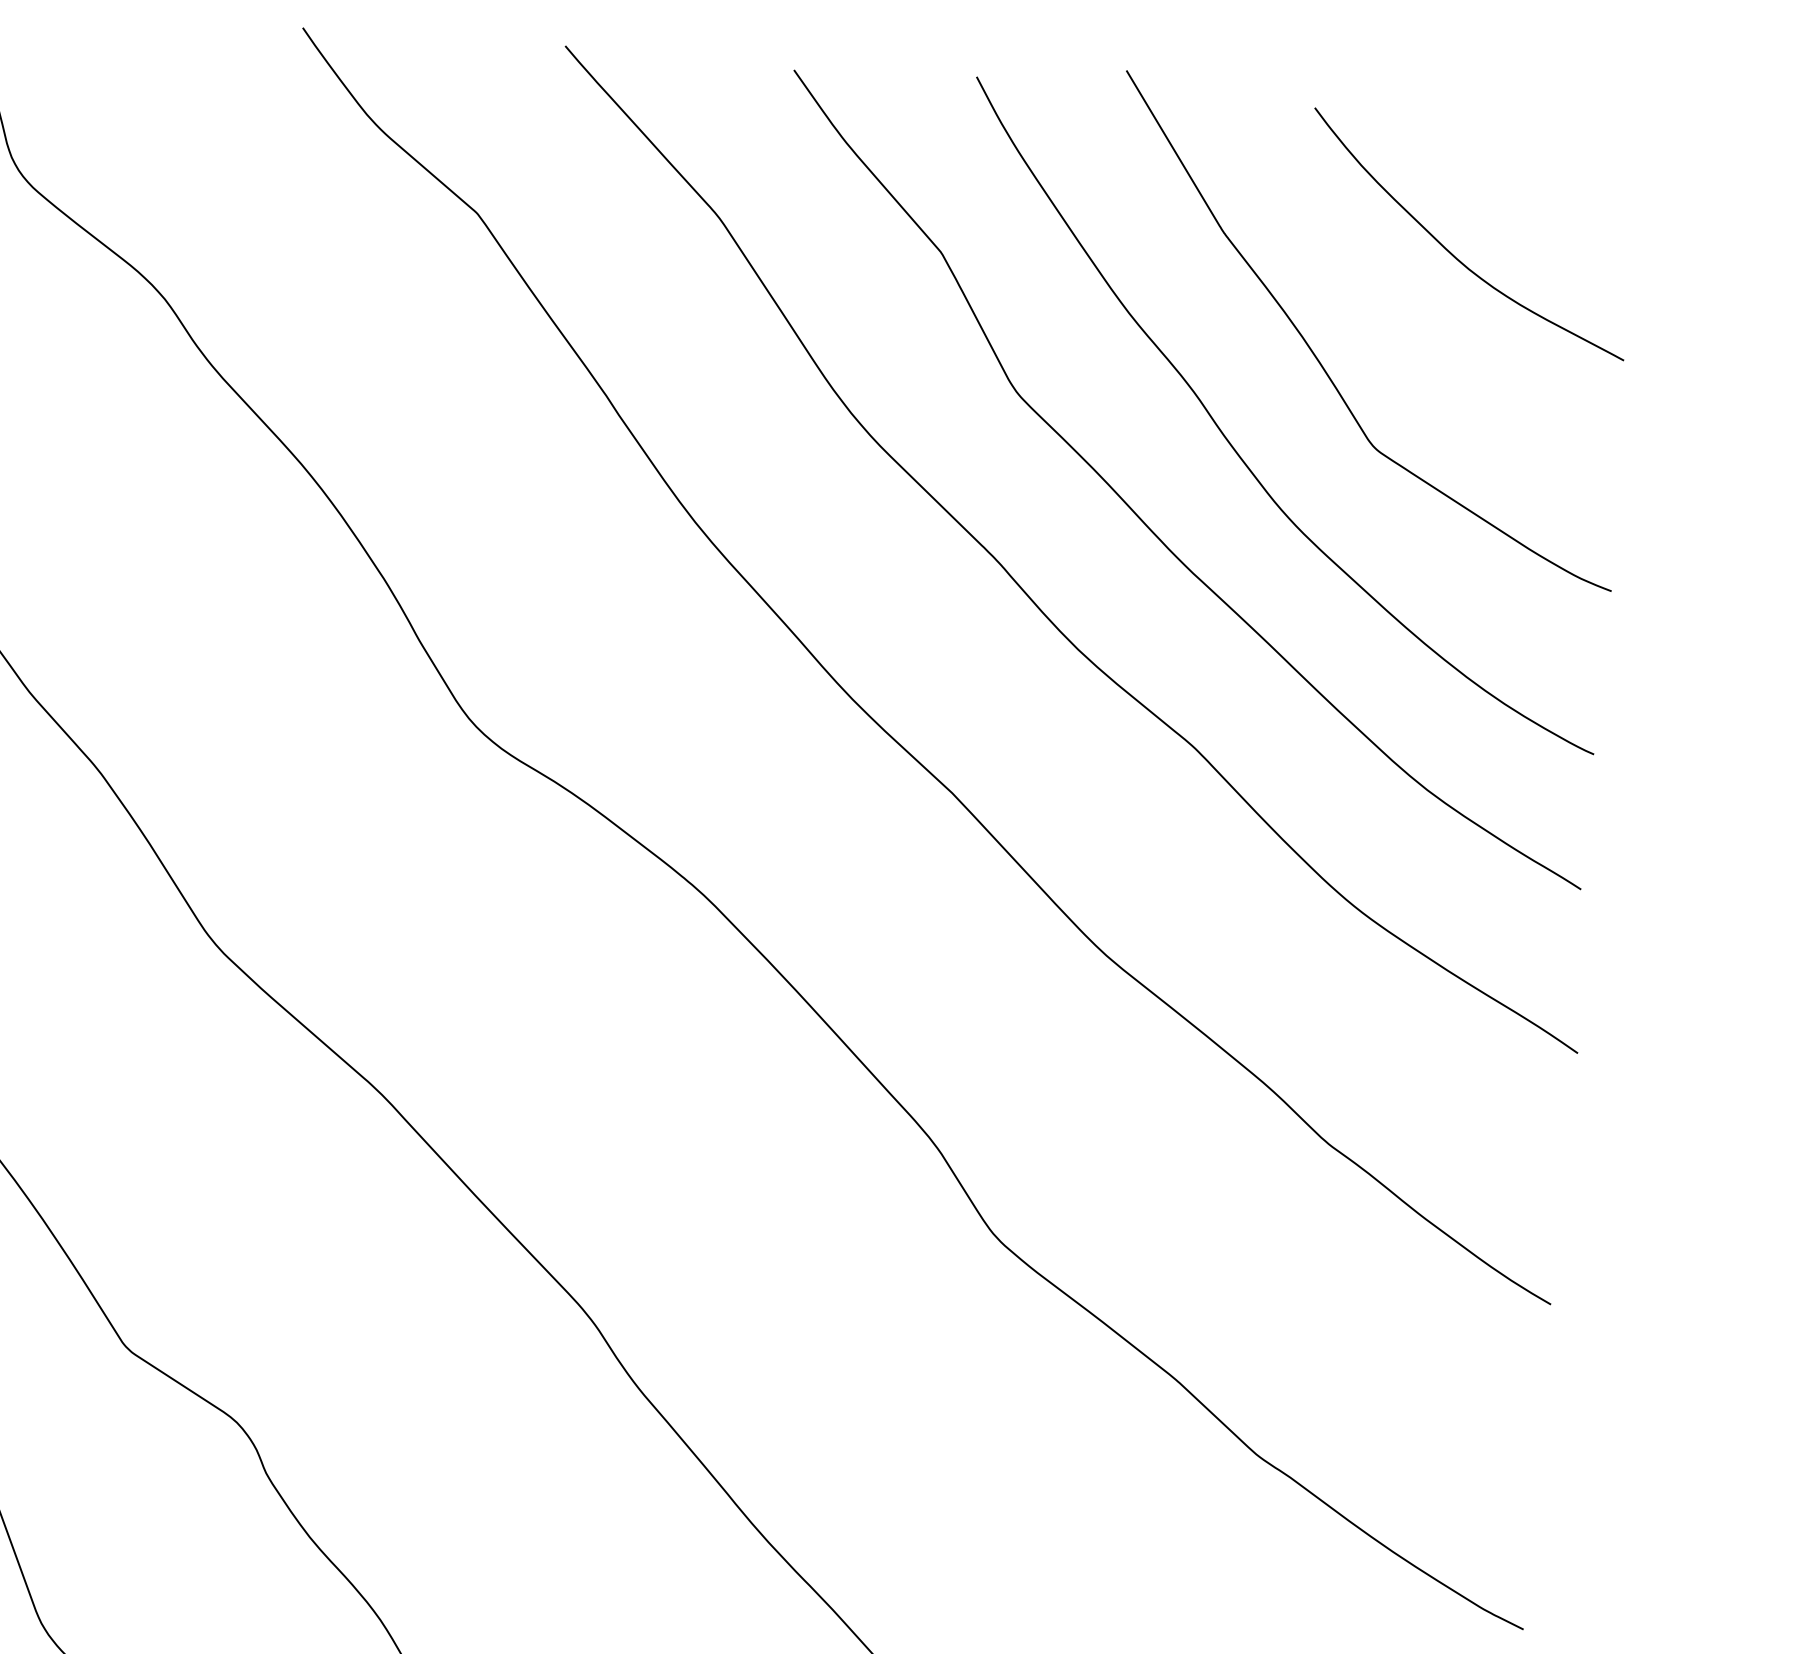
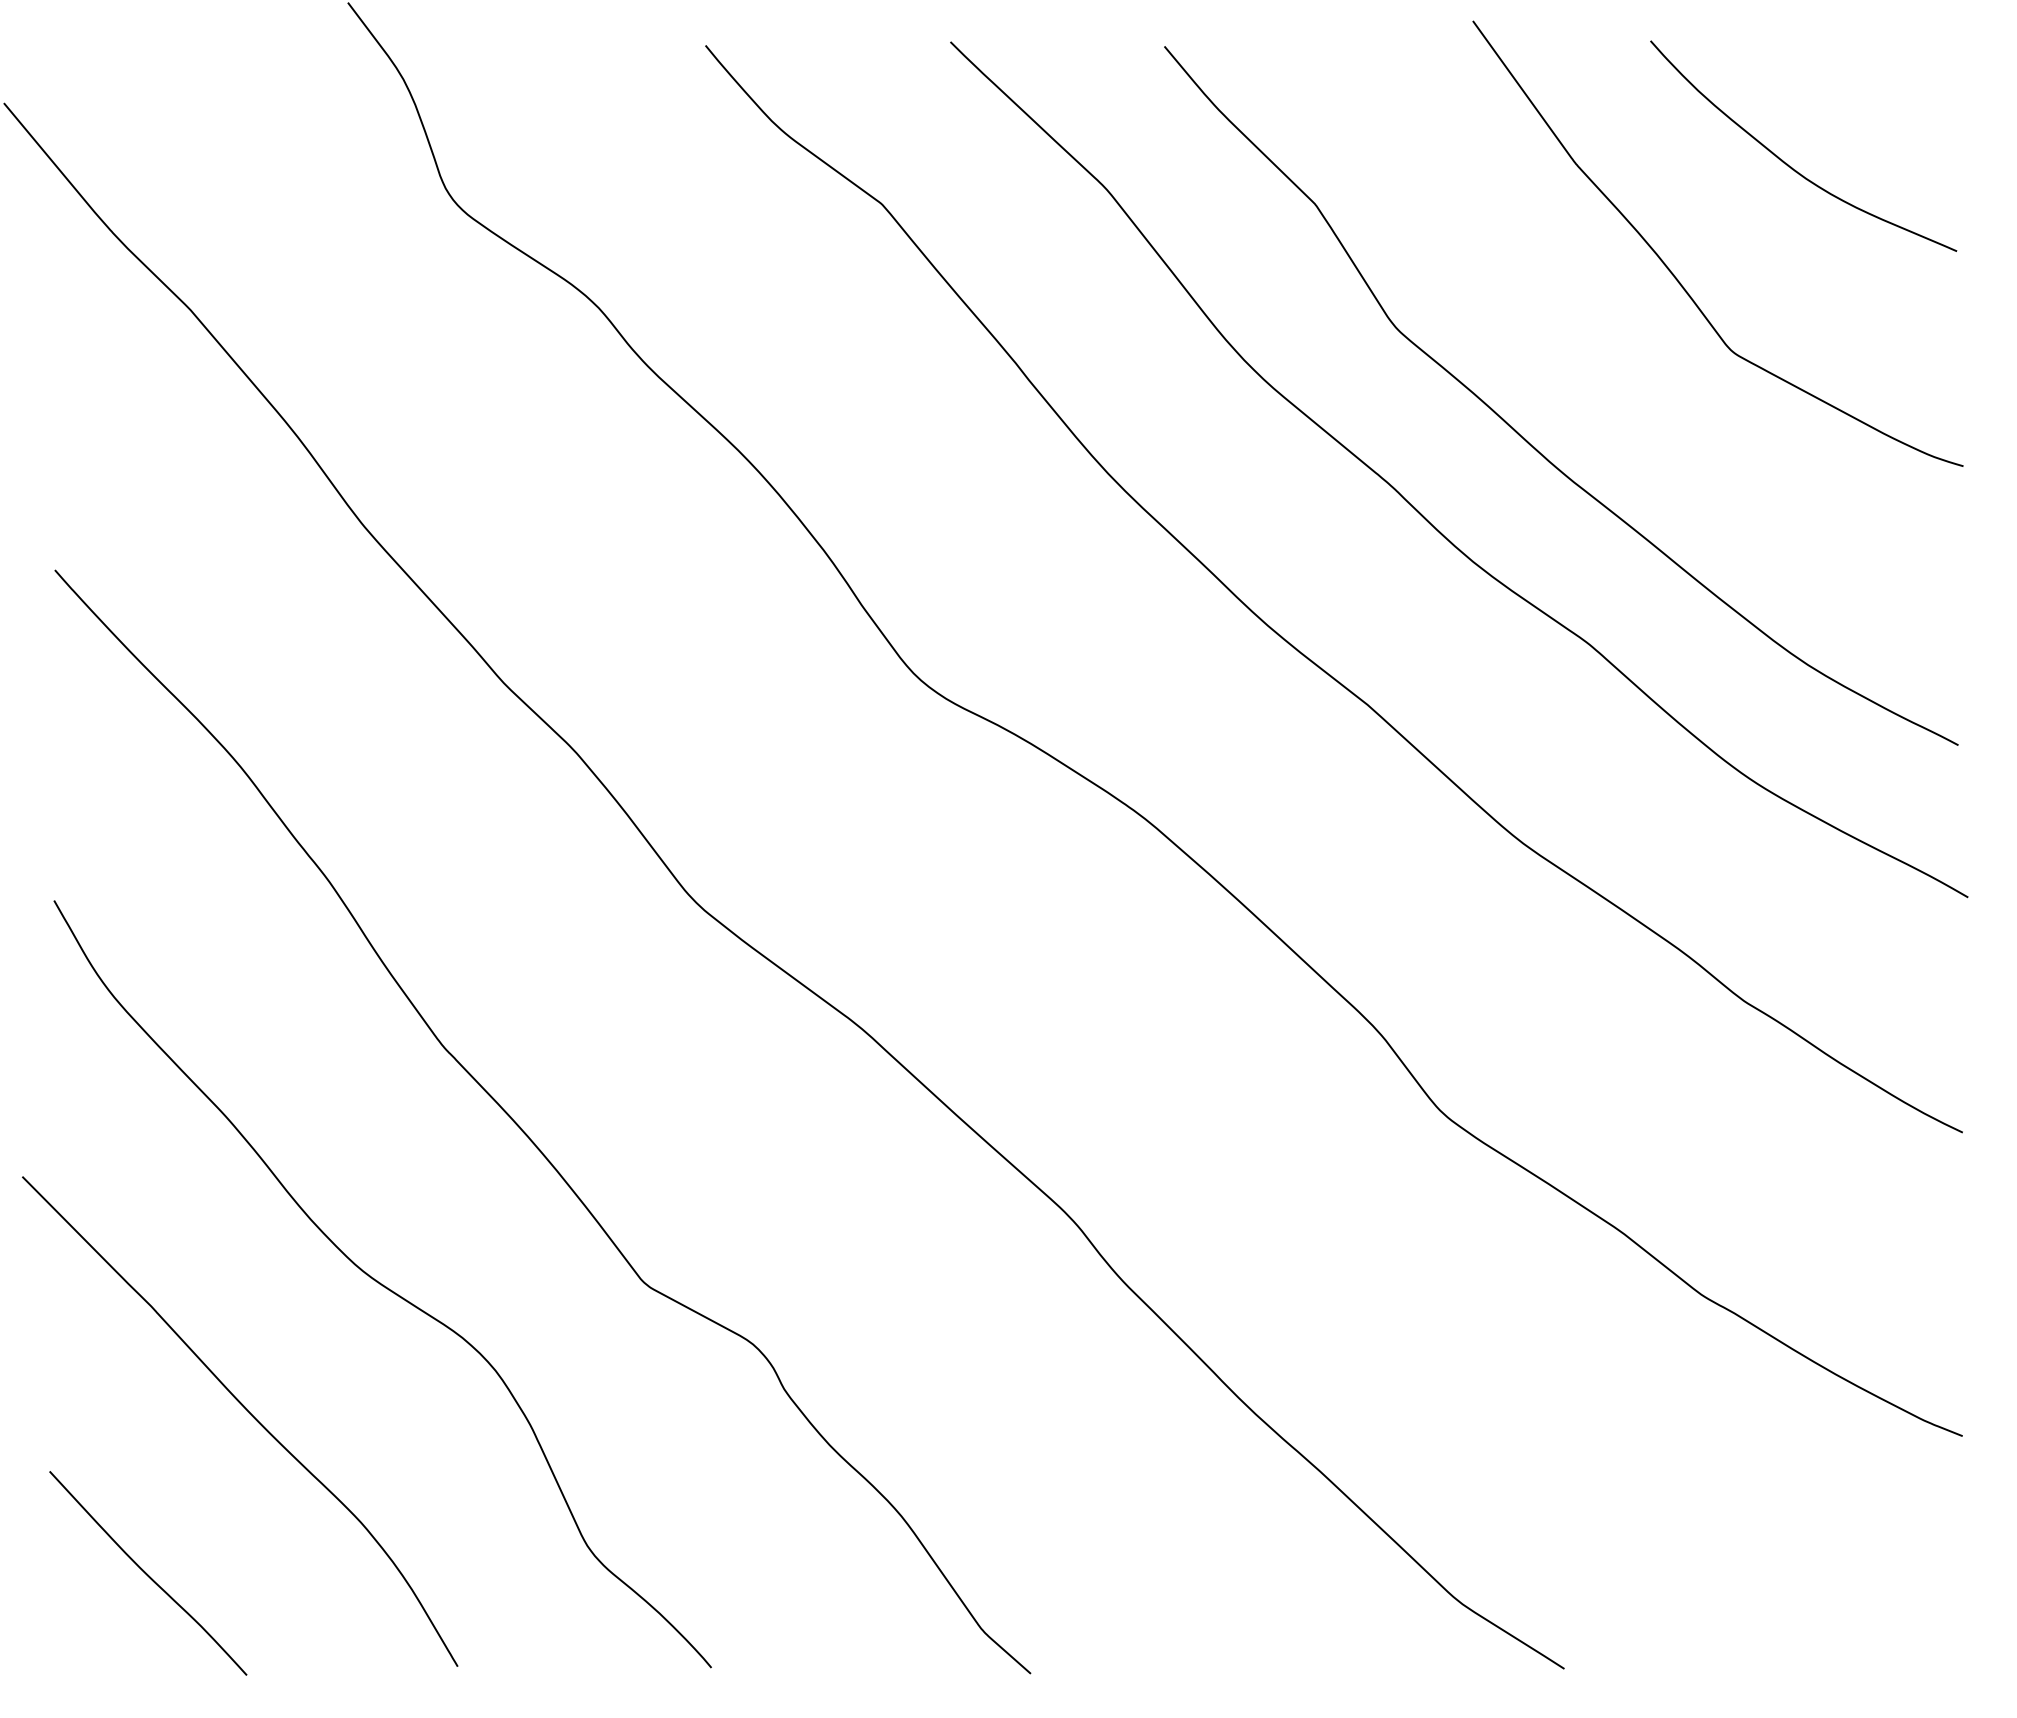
curve: (1236, 450) -> (1604, 364), removed

